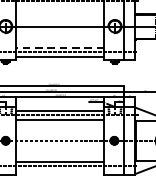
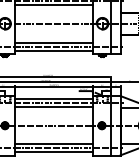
line: (60, 6) -> (53, 5), added
line: (60, 47) -> (53, 42), dashed -> solid
line: (60, 170) -> (53, 152), added

